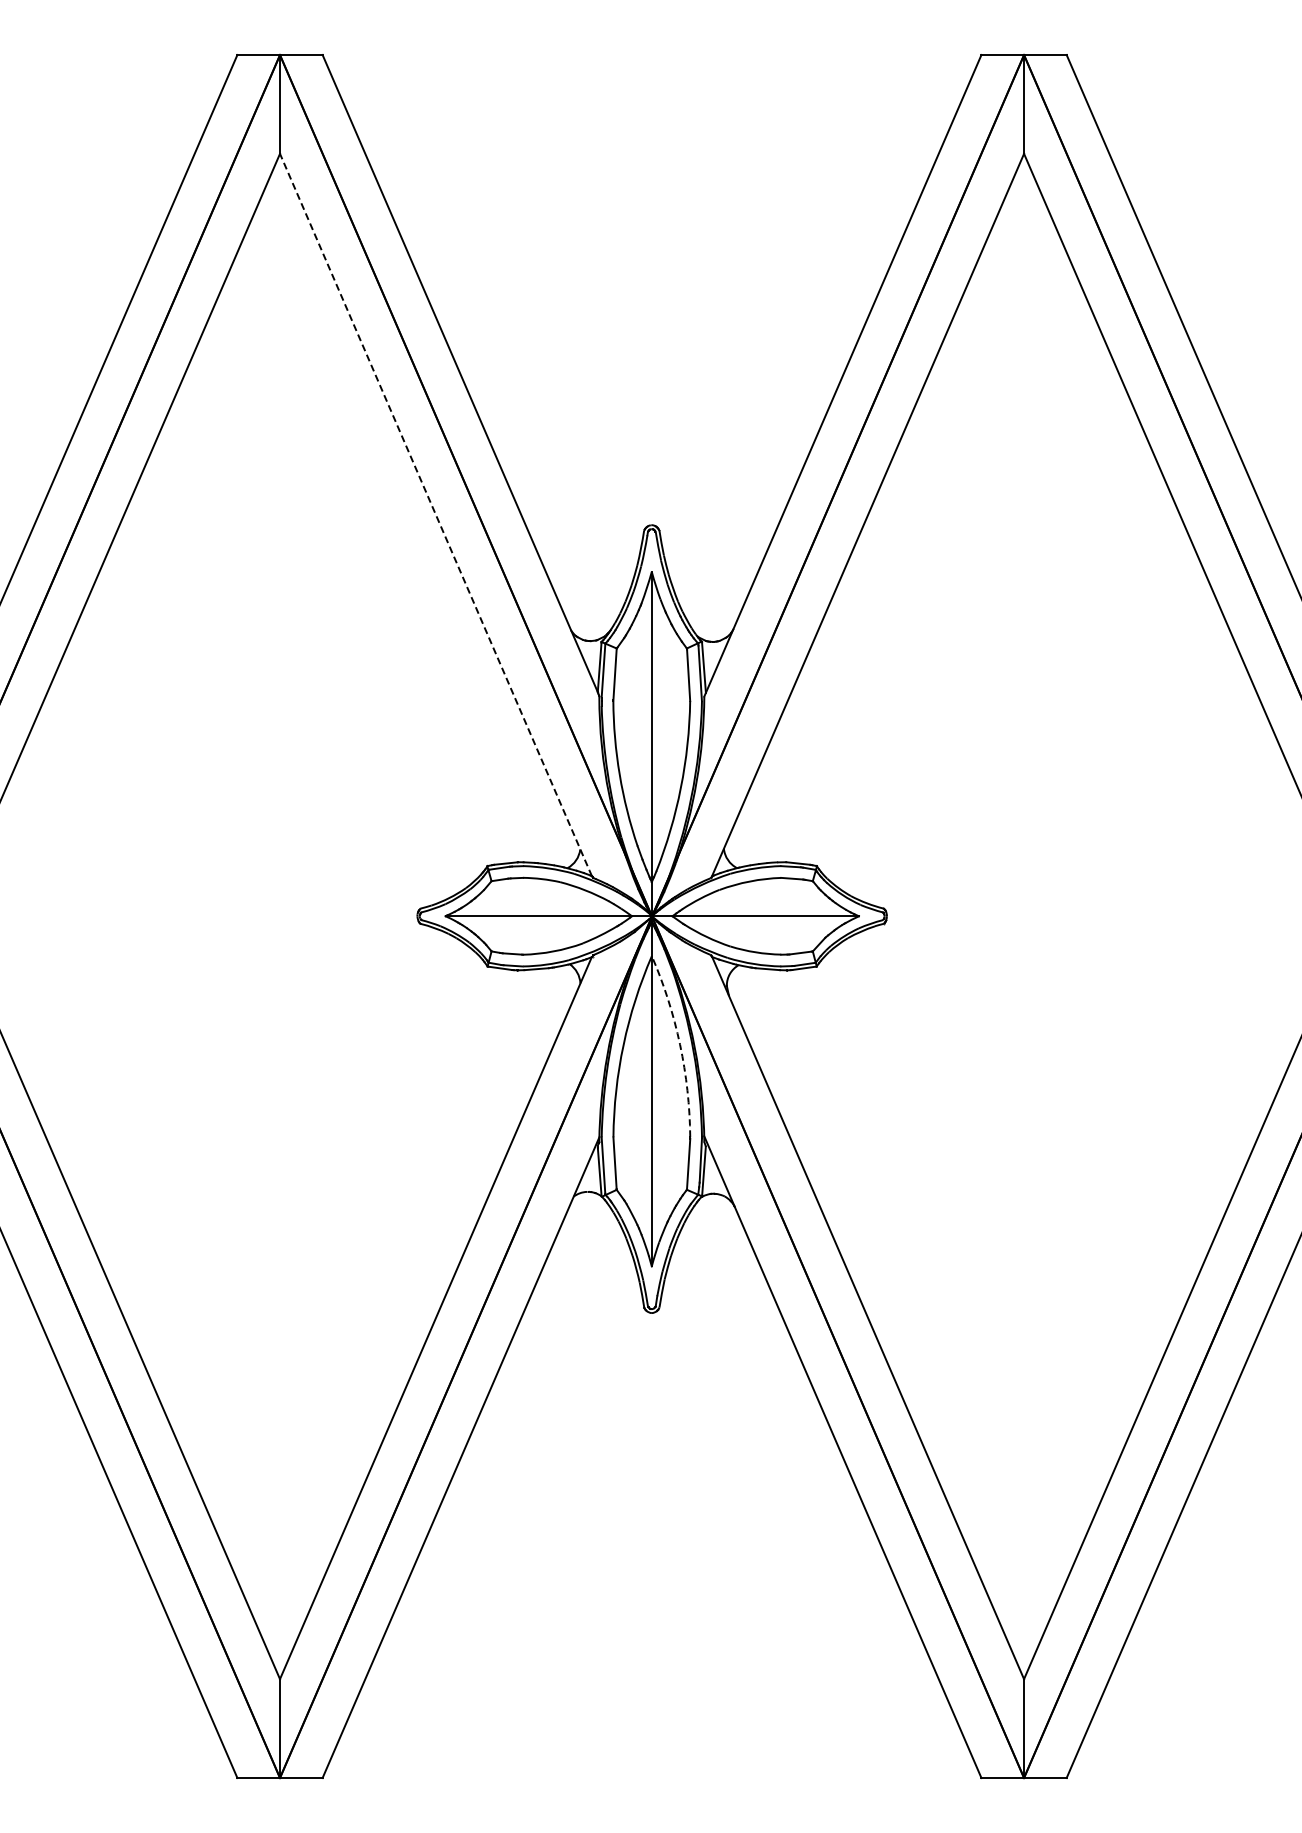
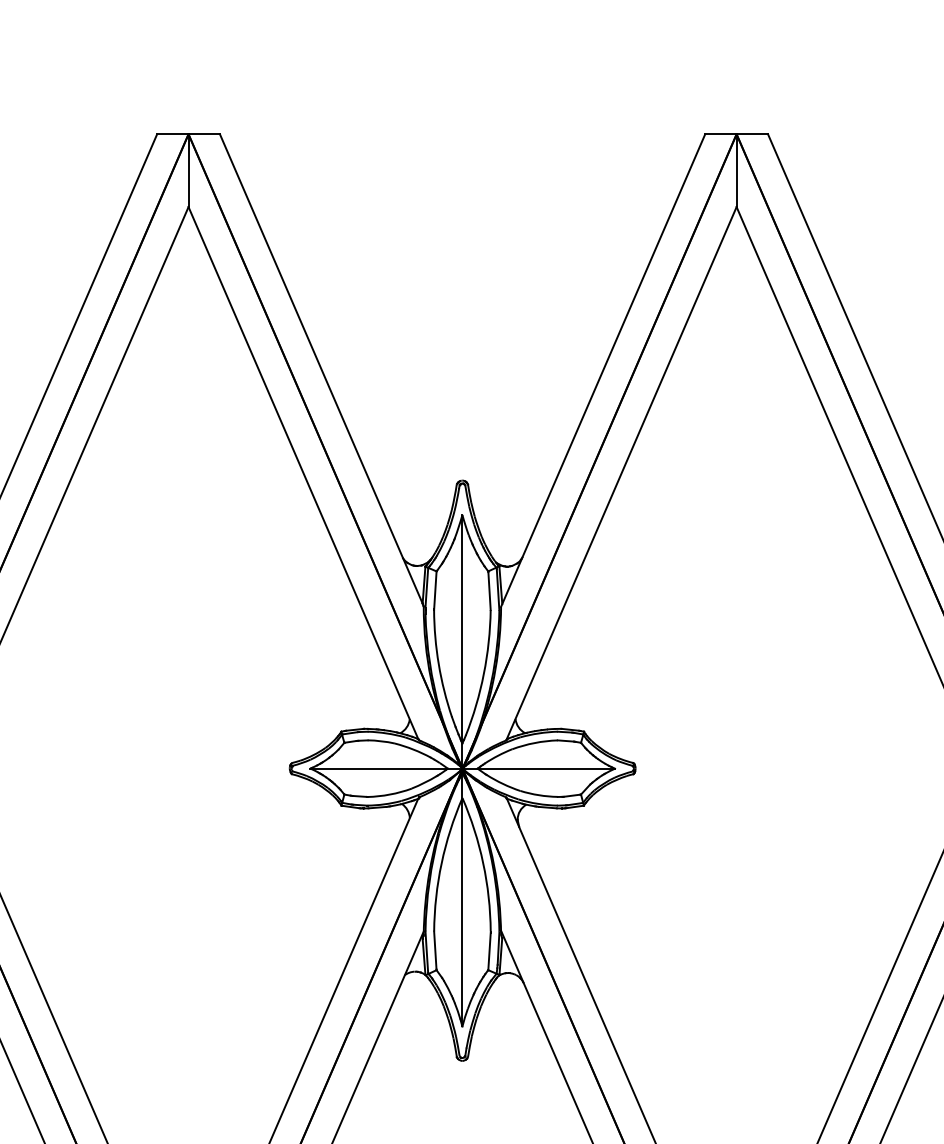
line: (435, 514) -> (303, 472), dashed -> solid
arc: (680, 1044) -> (483, 863), dashed -> solid

